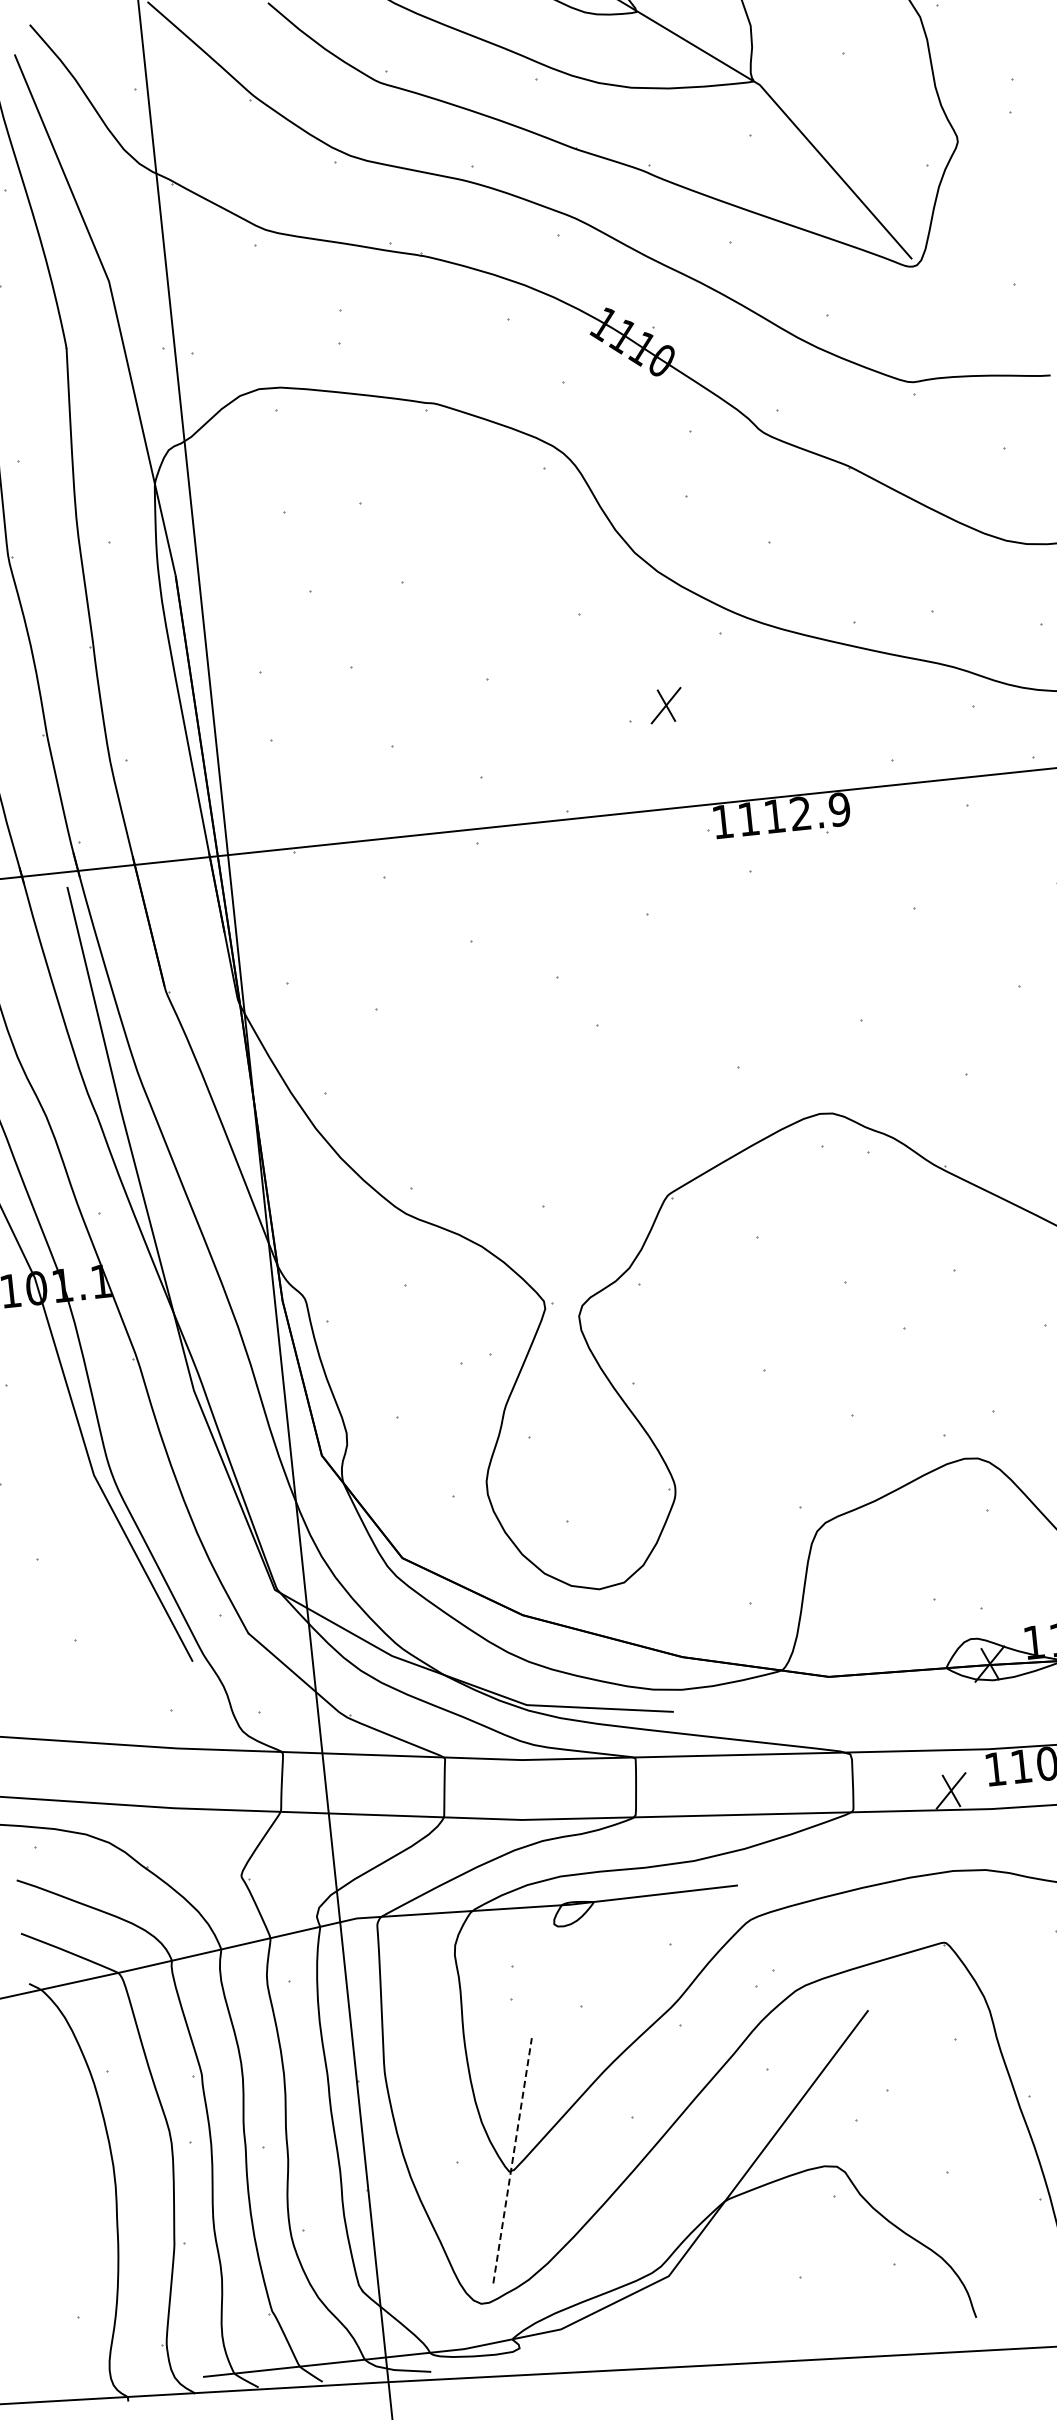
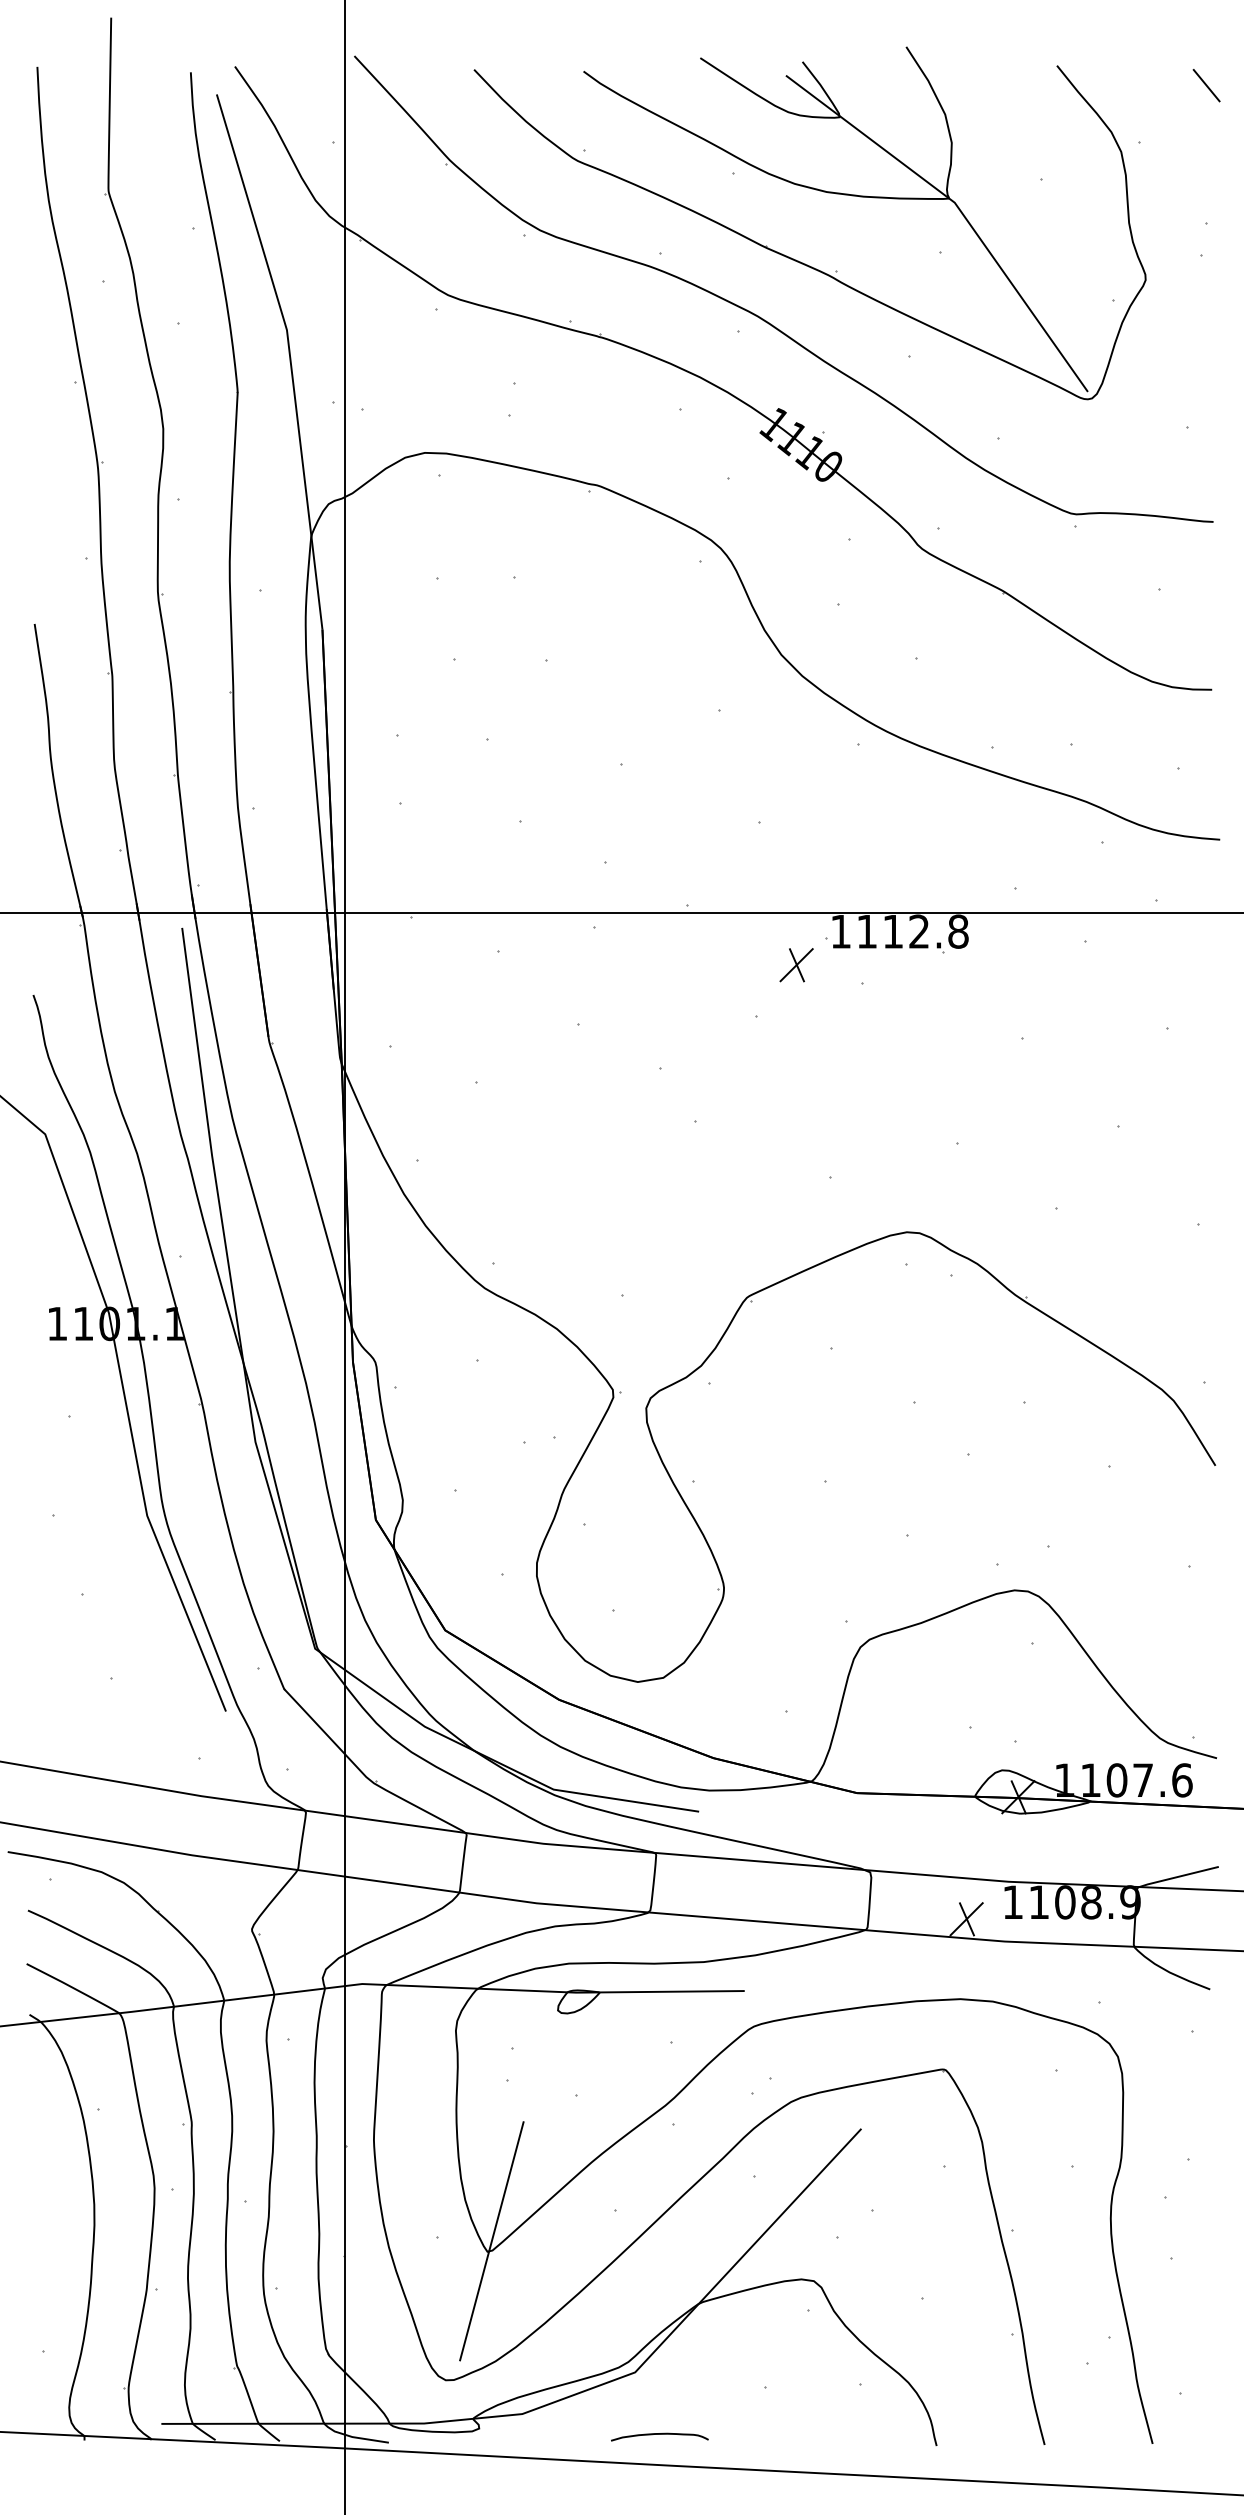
part: (666, 705) -> (796, 965), moved
text: (839, 809) -> (958, 931), 1112.9 -> 1112.8
line: (512, 2160) -> (491, 2240), dashed -> solid
curve: (699, 2335) -> (659, 2434), added

